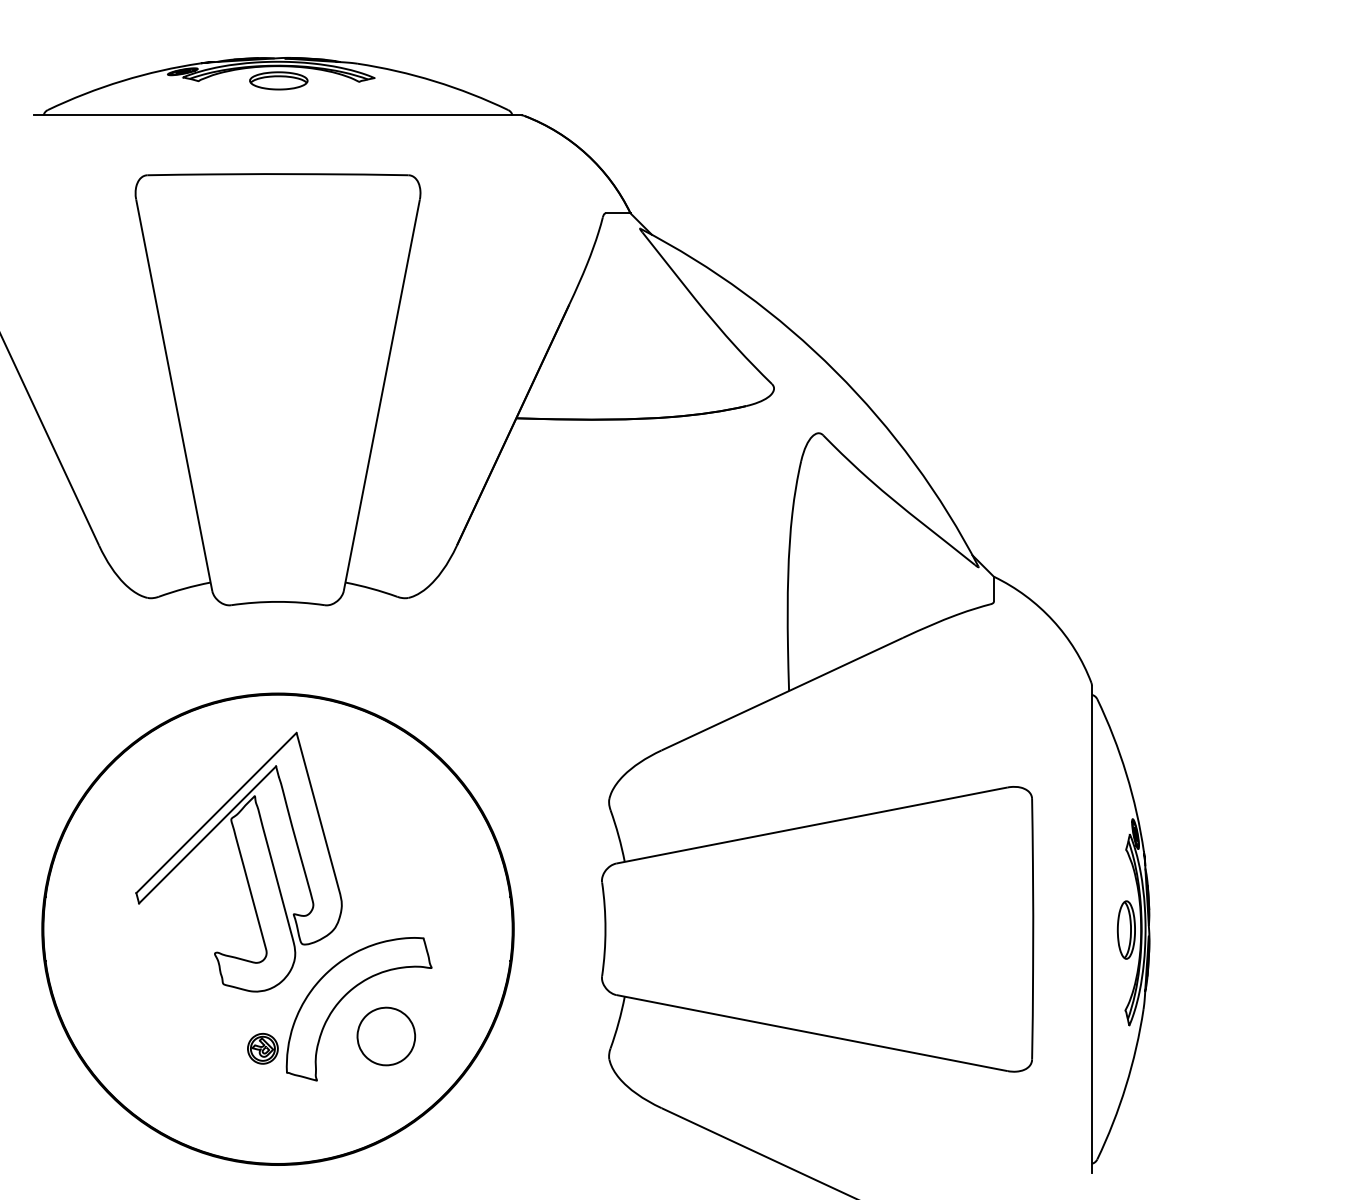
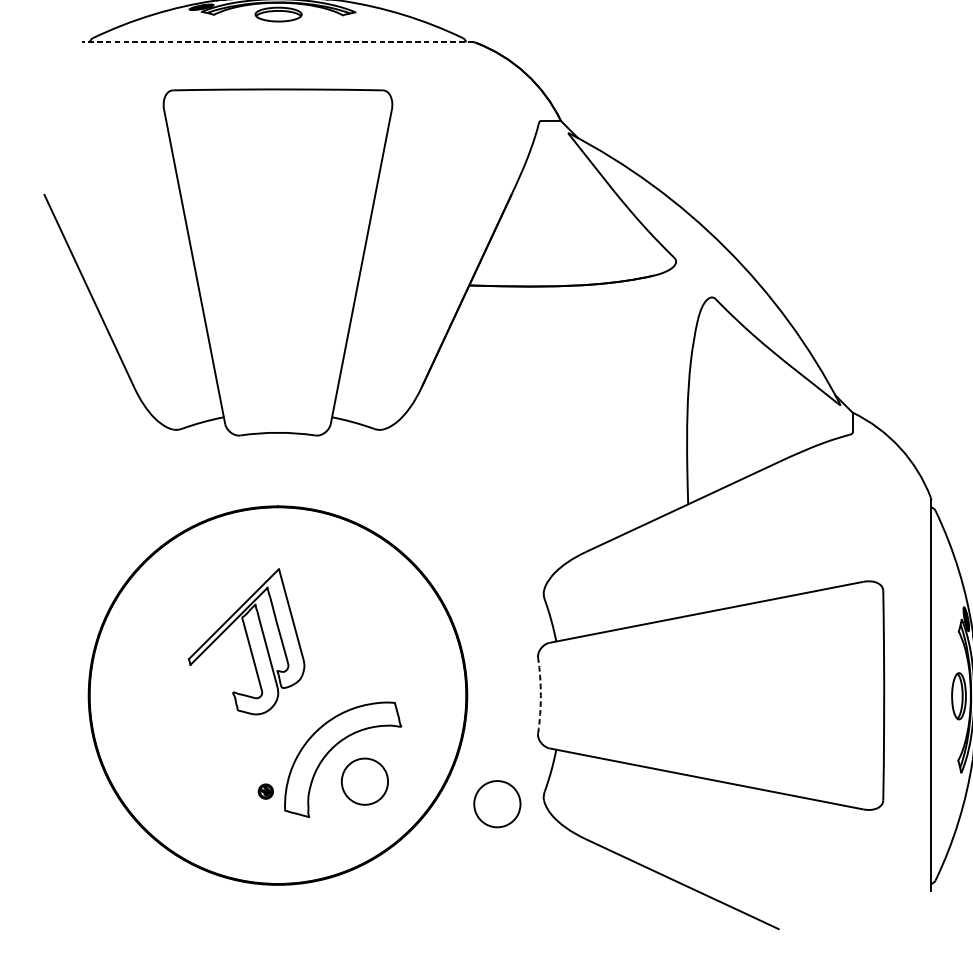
line: (278, 115) -> (278, 42), solid -> dashed
part: (238, 861) -> (246, 641), size x0.7
arc: (605, 929) -> (540, 695), solid -> dashed
part: (262, 1048) -> (265, 791), size x0.6
part: (551, 1064) -> (497, 804), added

